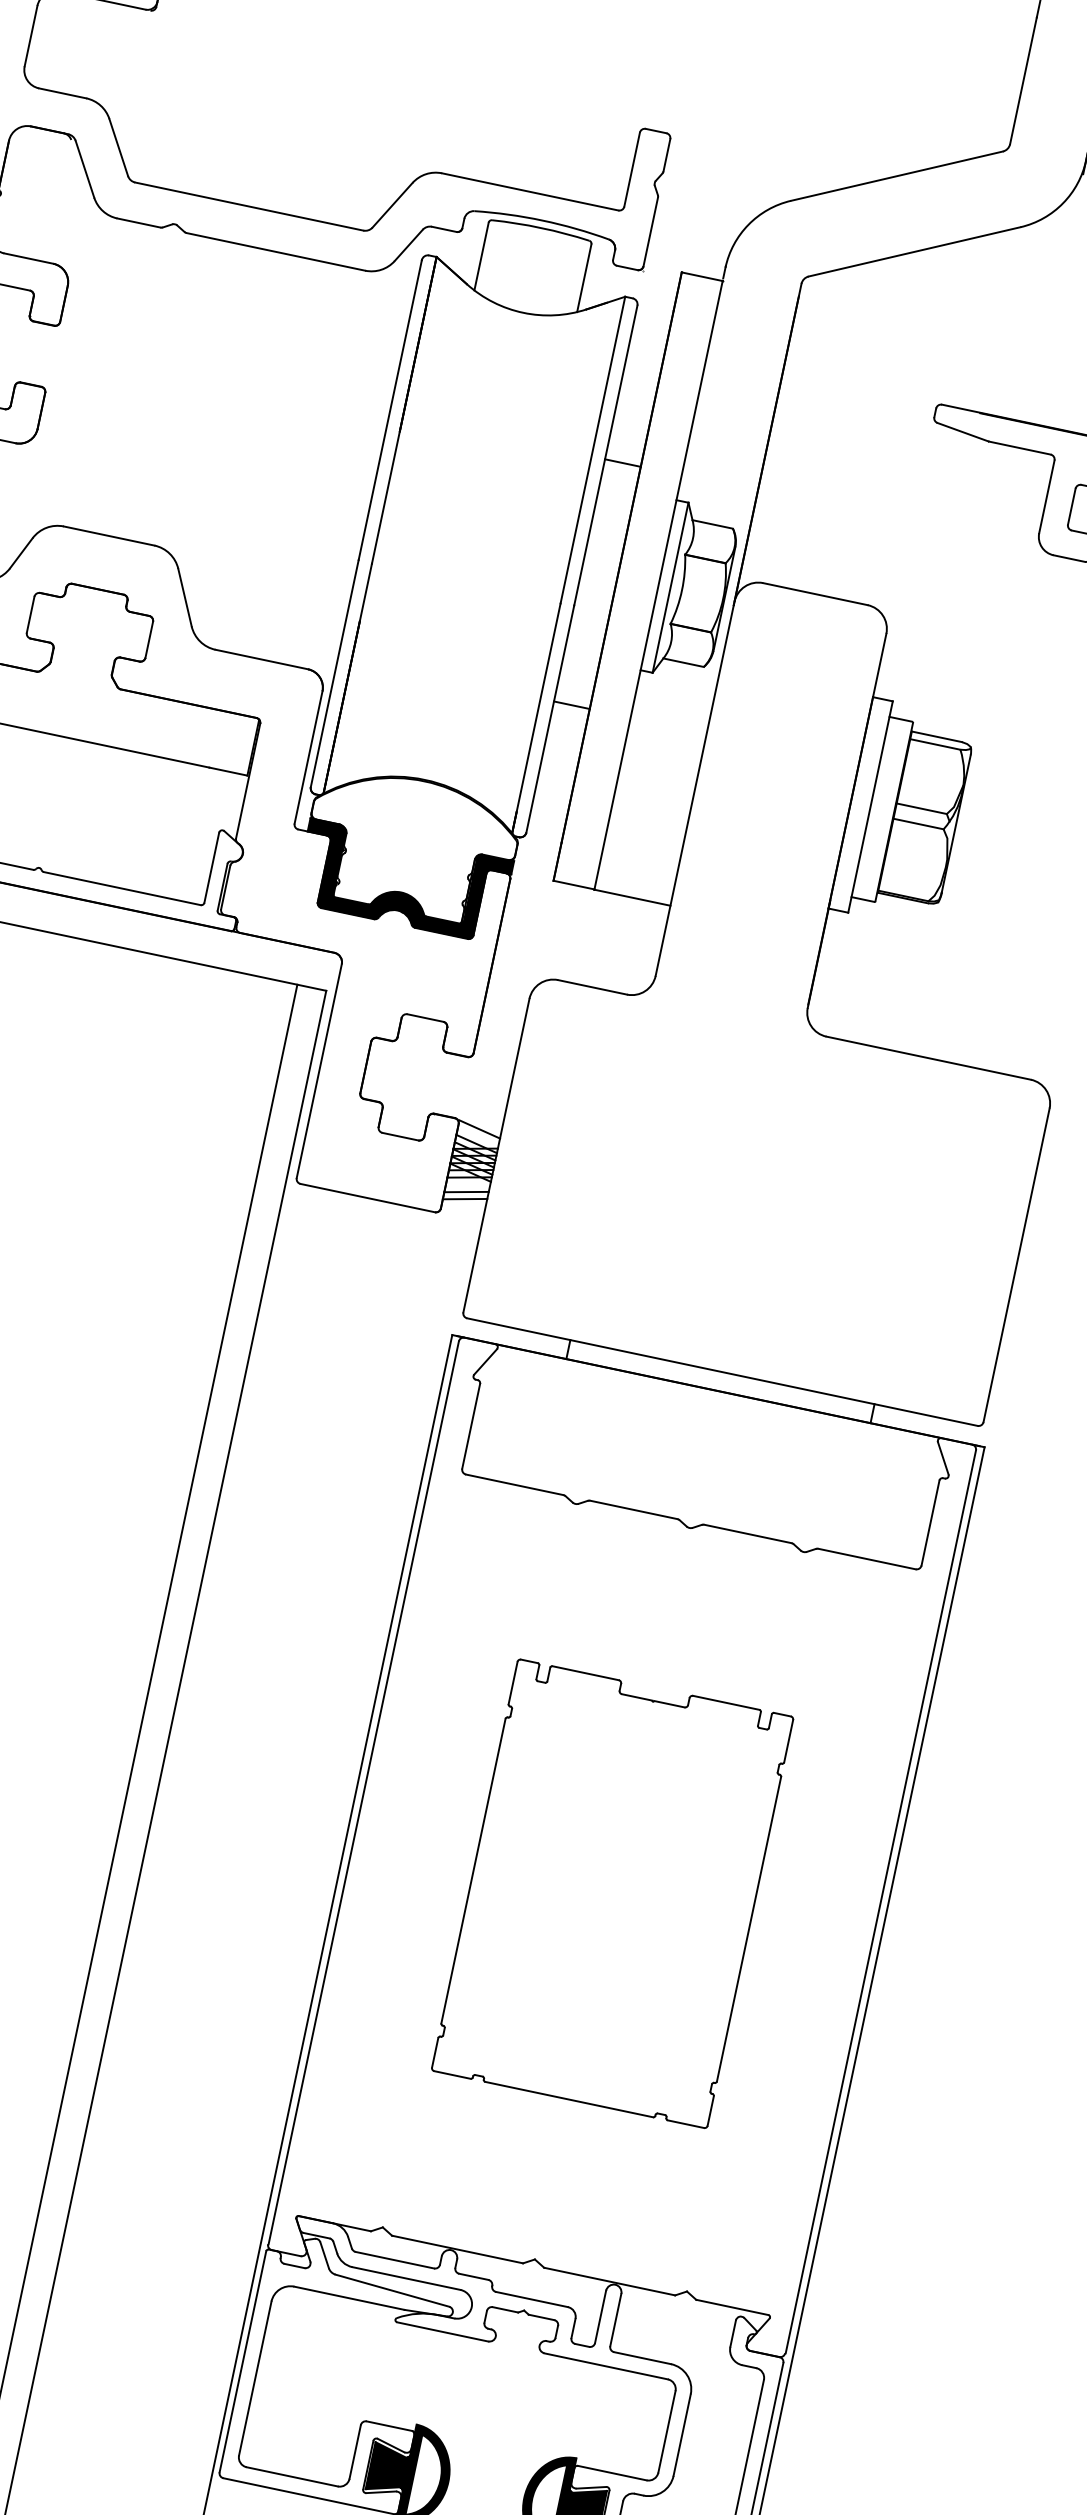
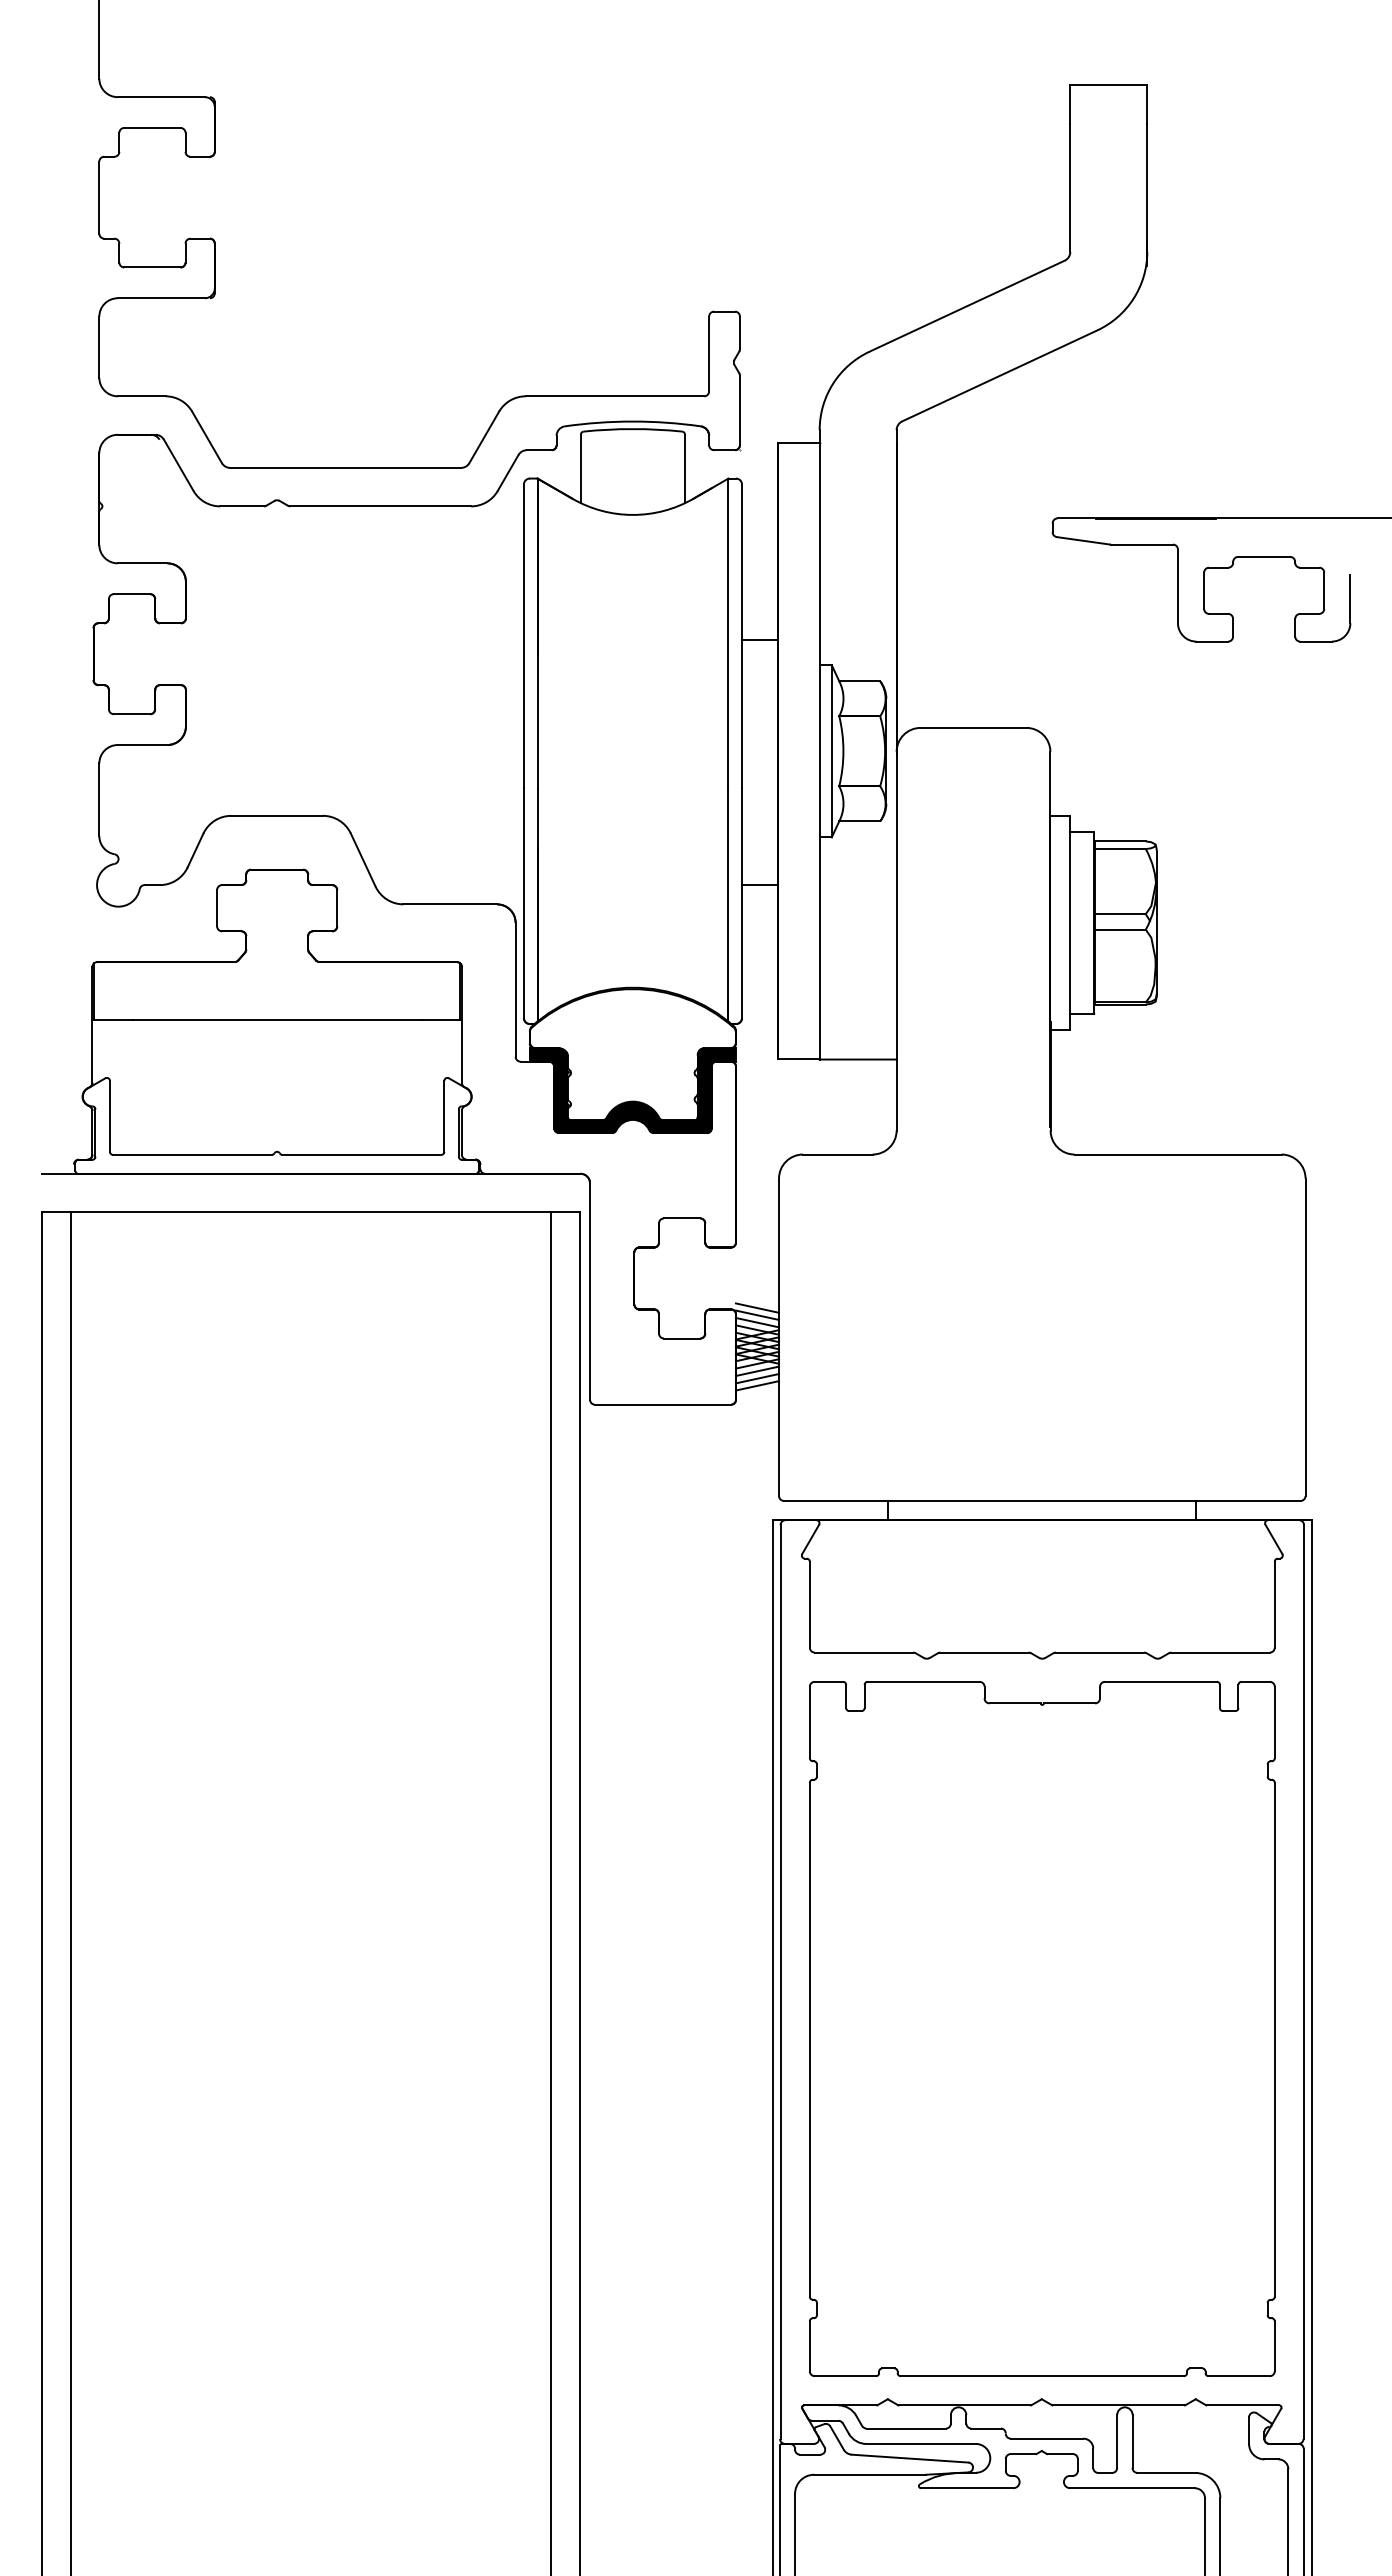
line: (481, 1121) -> (757, 1307), added
line: (478, 1136) -> (757, 1322), added
line: (468, 1183) -> (757, 1370), added
part: (612, 1893) -> (1042, 2028), size x1.67

